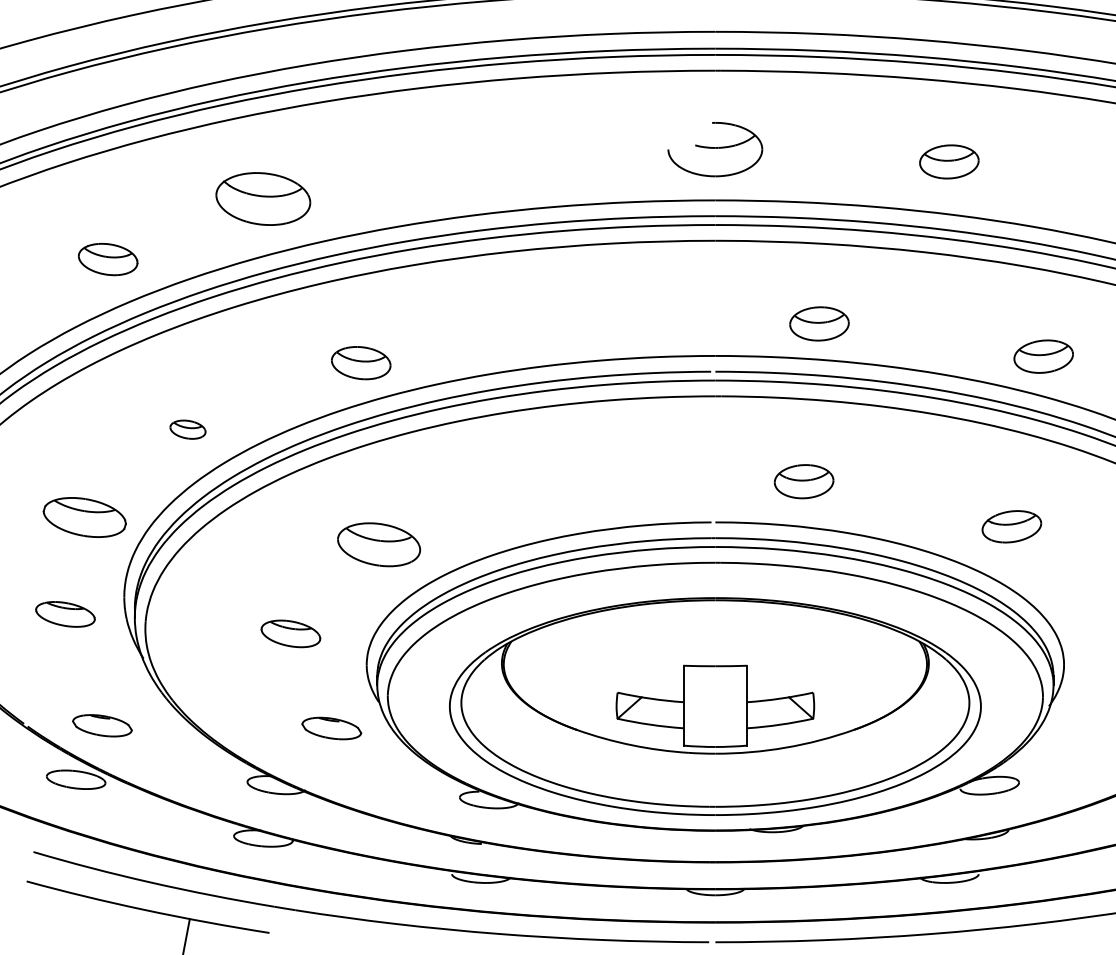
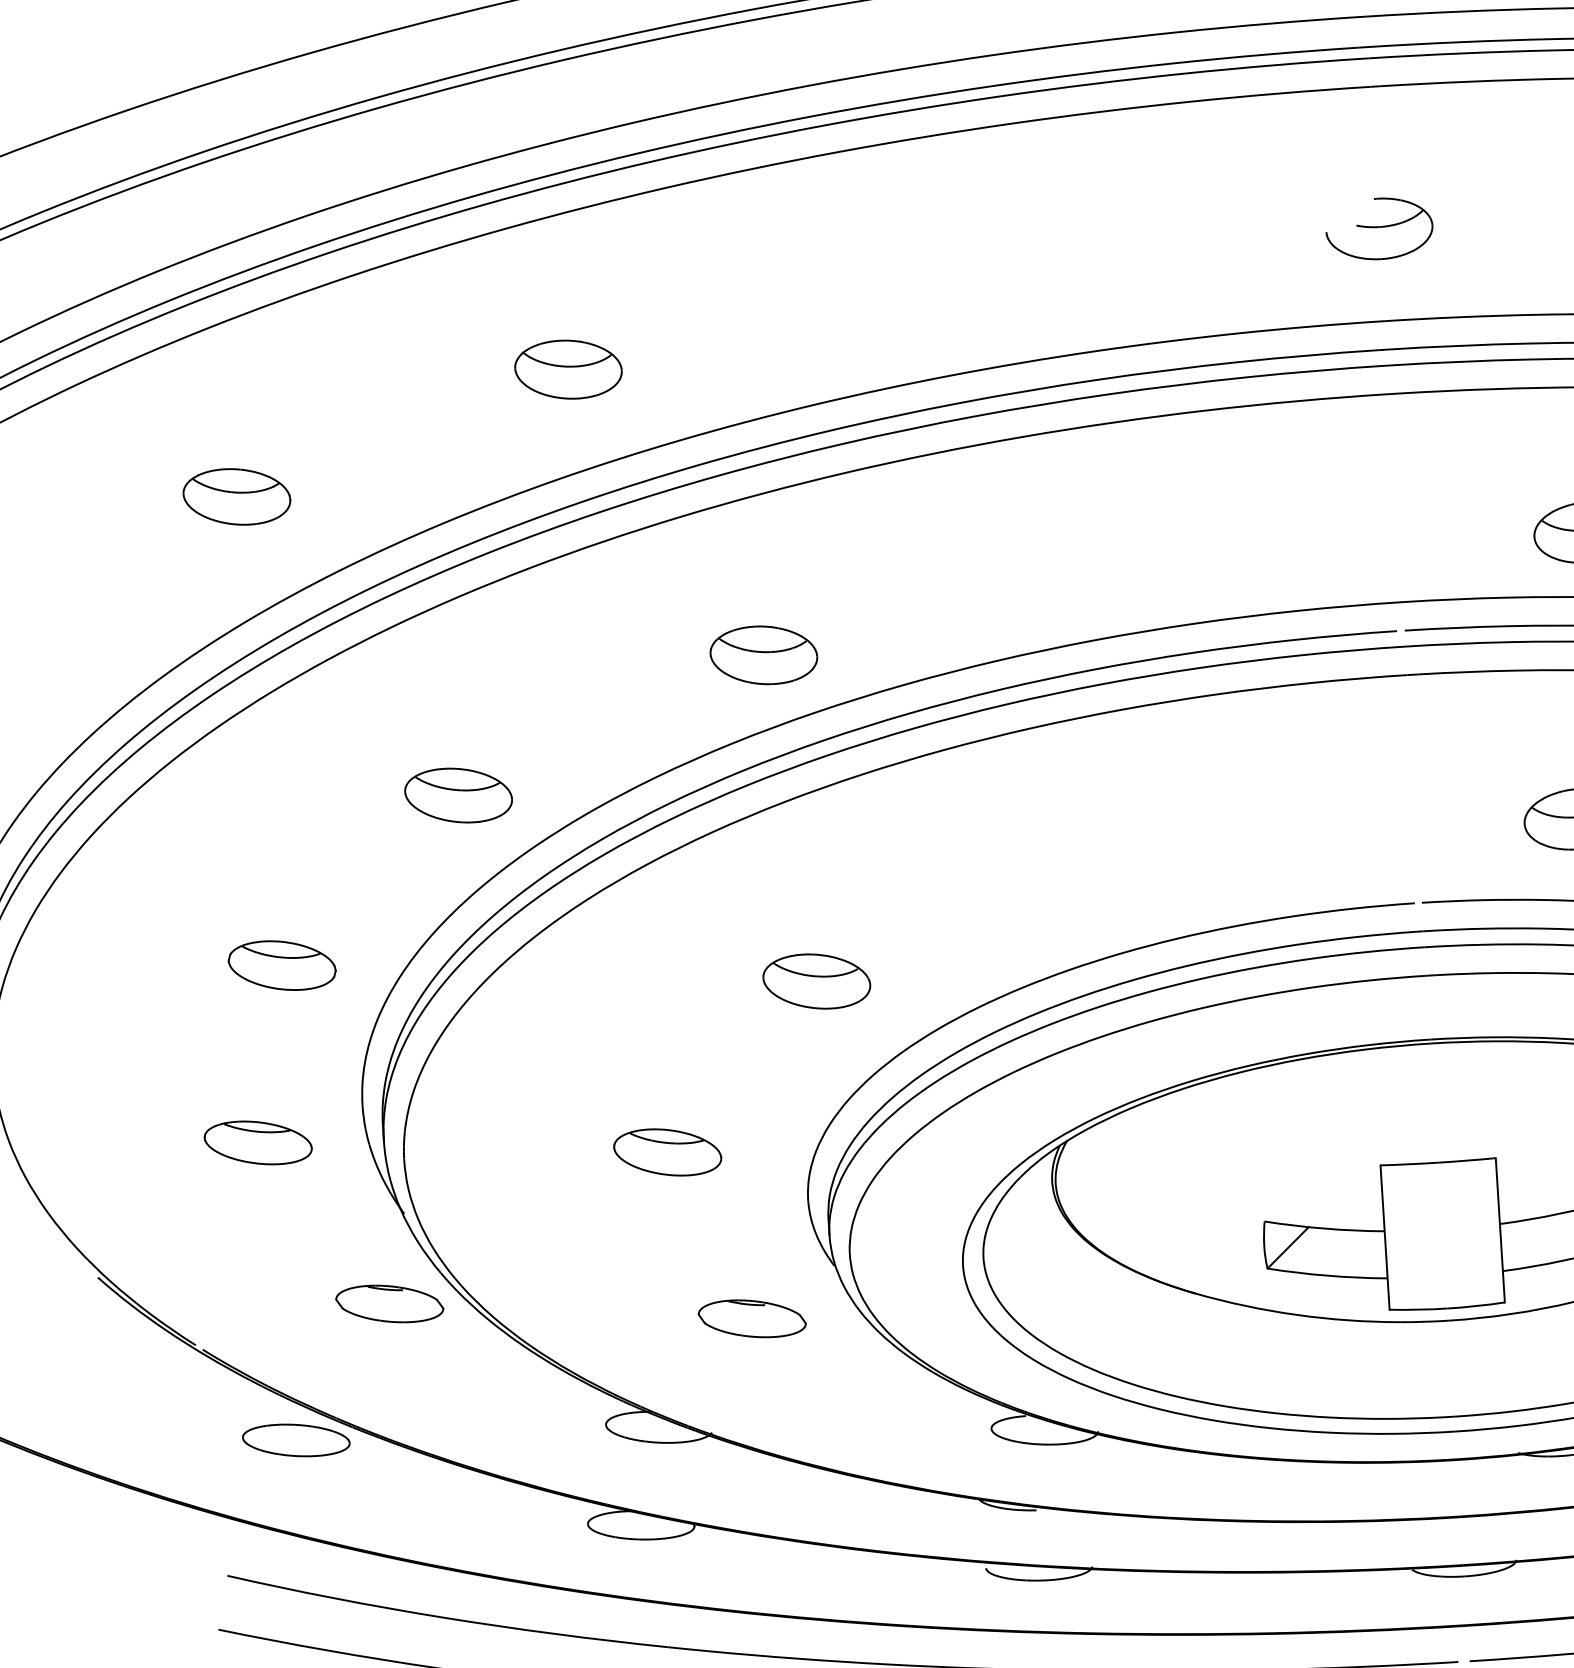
part: (715, 148) -> (1379, 227), size x0.62
part: (263, 198) -> (568, 369), size x0.62
part: (108, 259) -> (237, 496), moved
part: (187, 429) -> (457, 794), size x1.67
part: (84, 517) -> (281, 965), size x0.71
part: (378, 544) -> (815, 981), size x0.71
part: (102, 725) -> (389, 1303), moved

